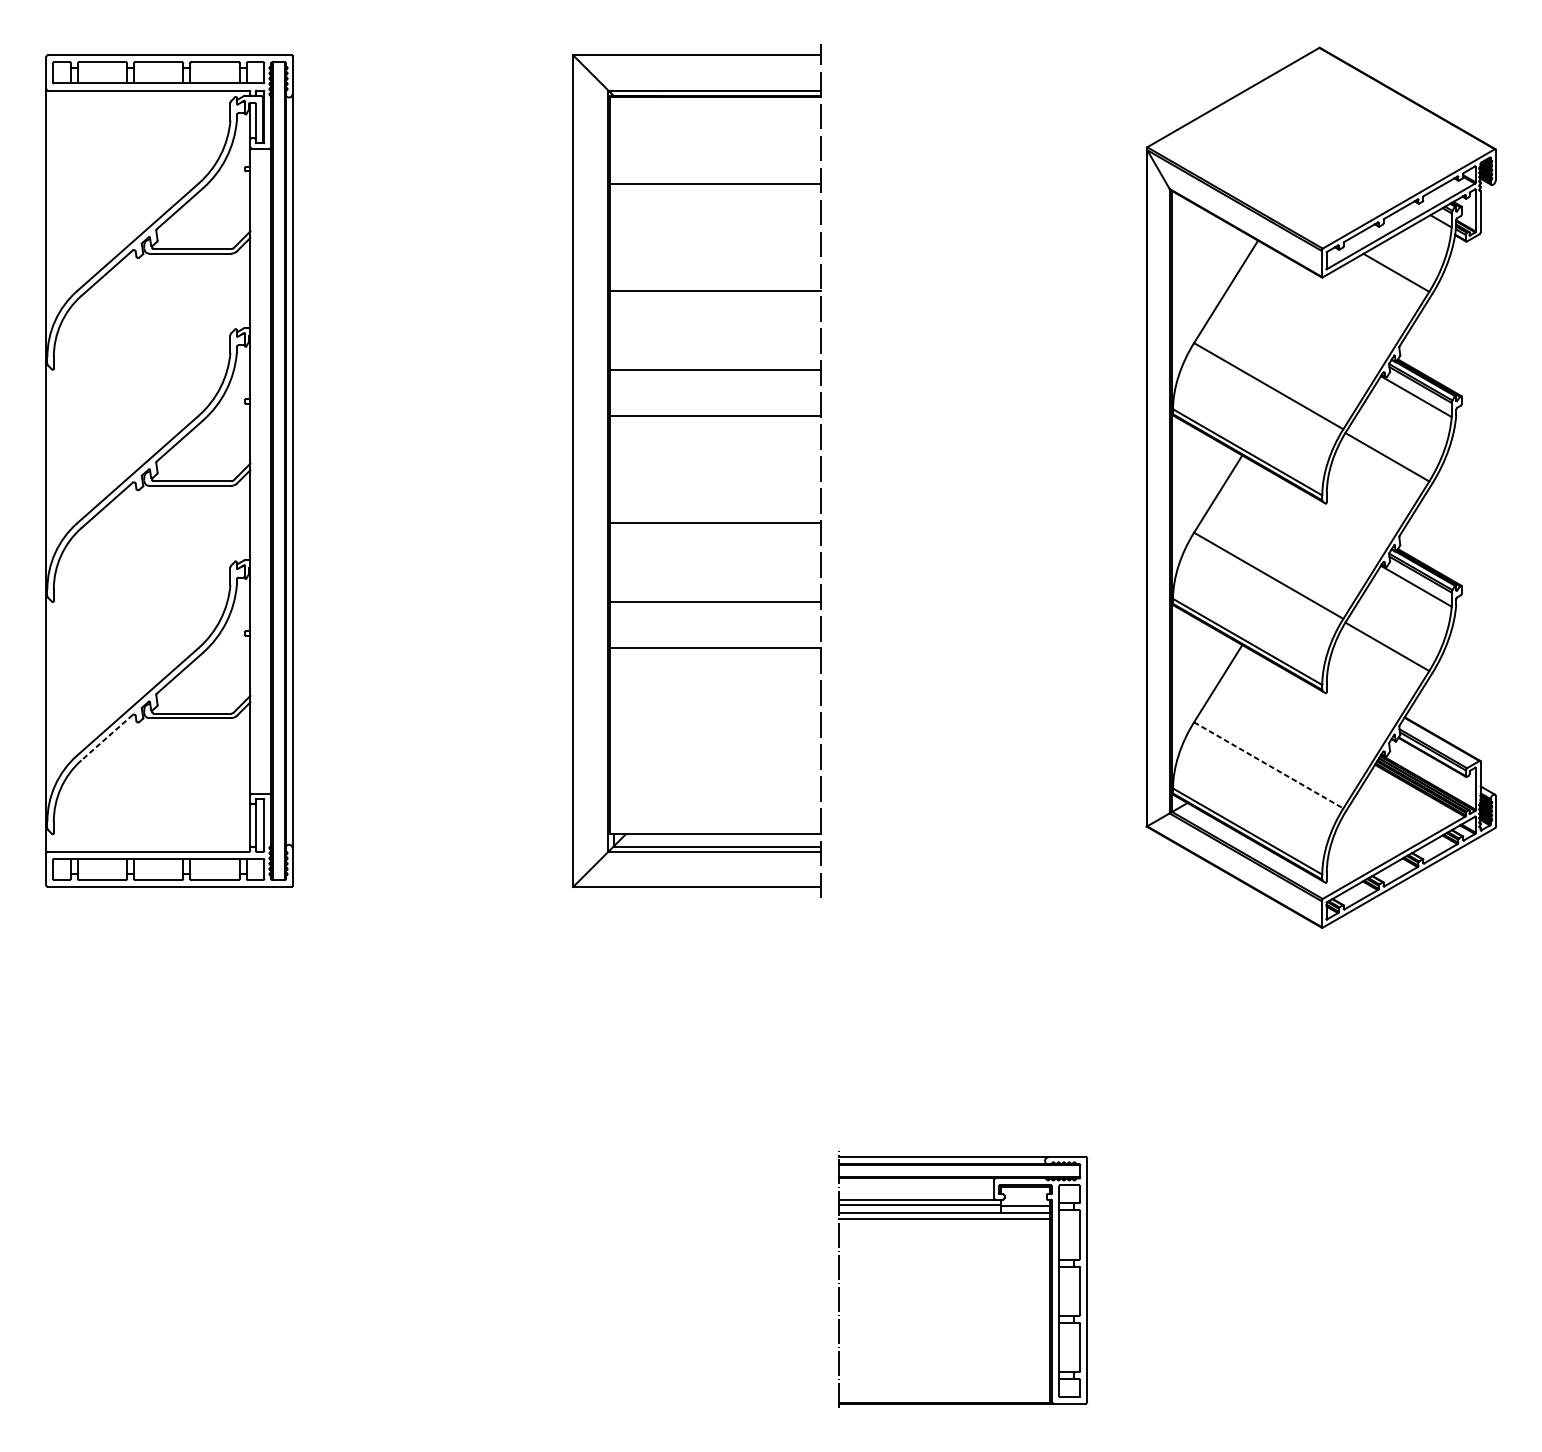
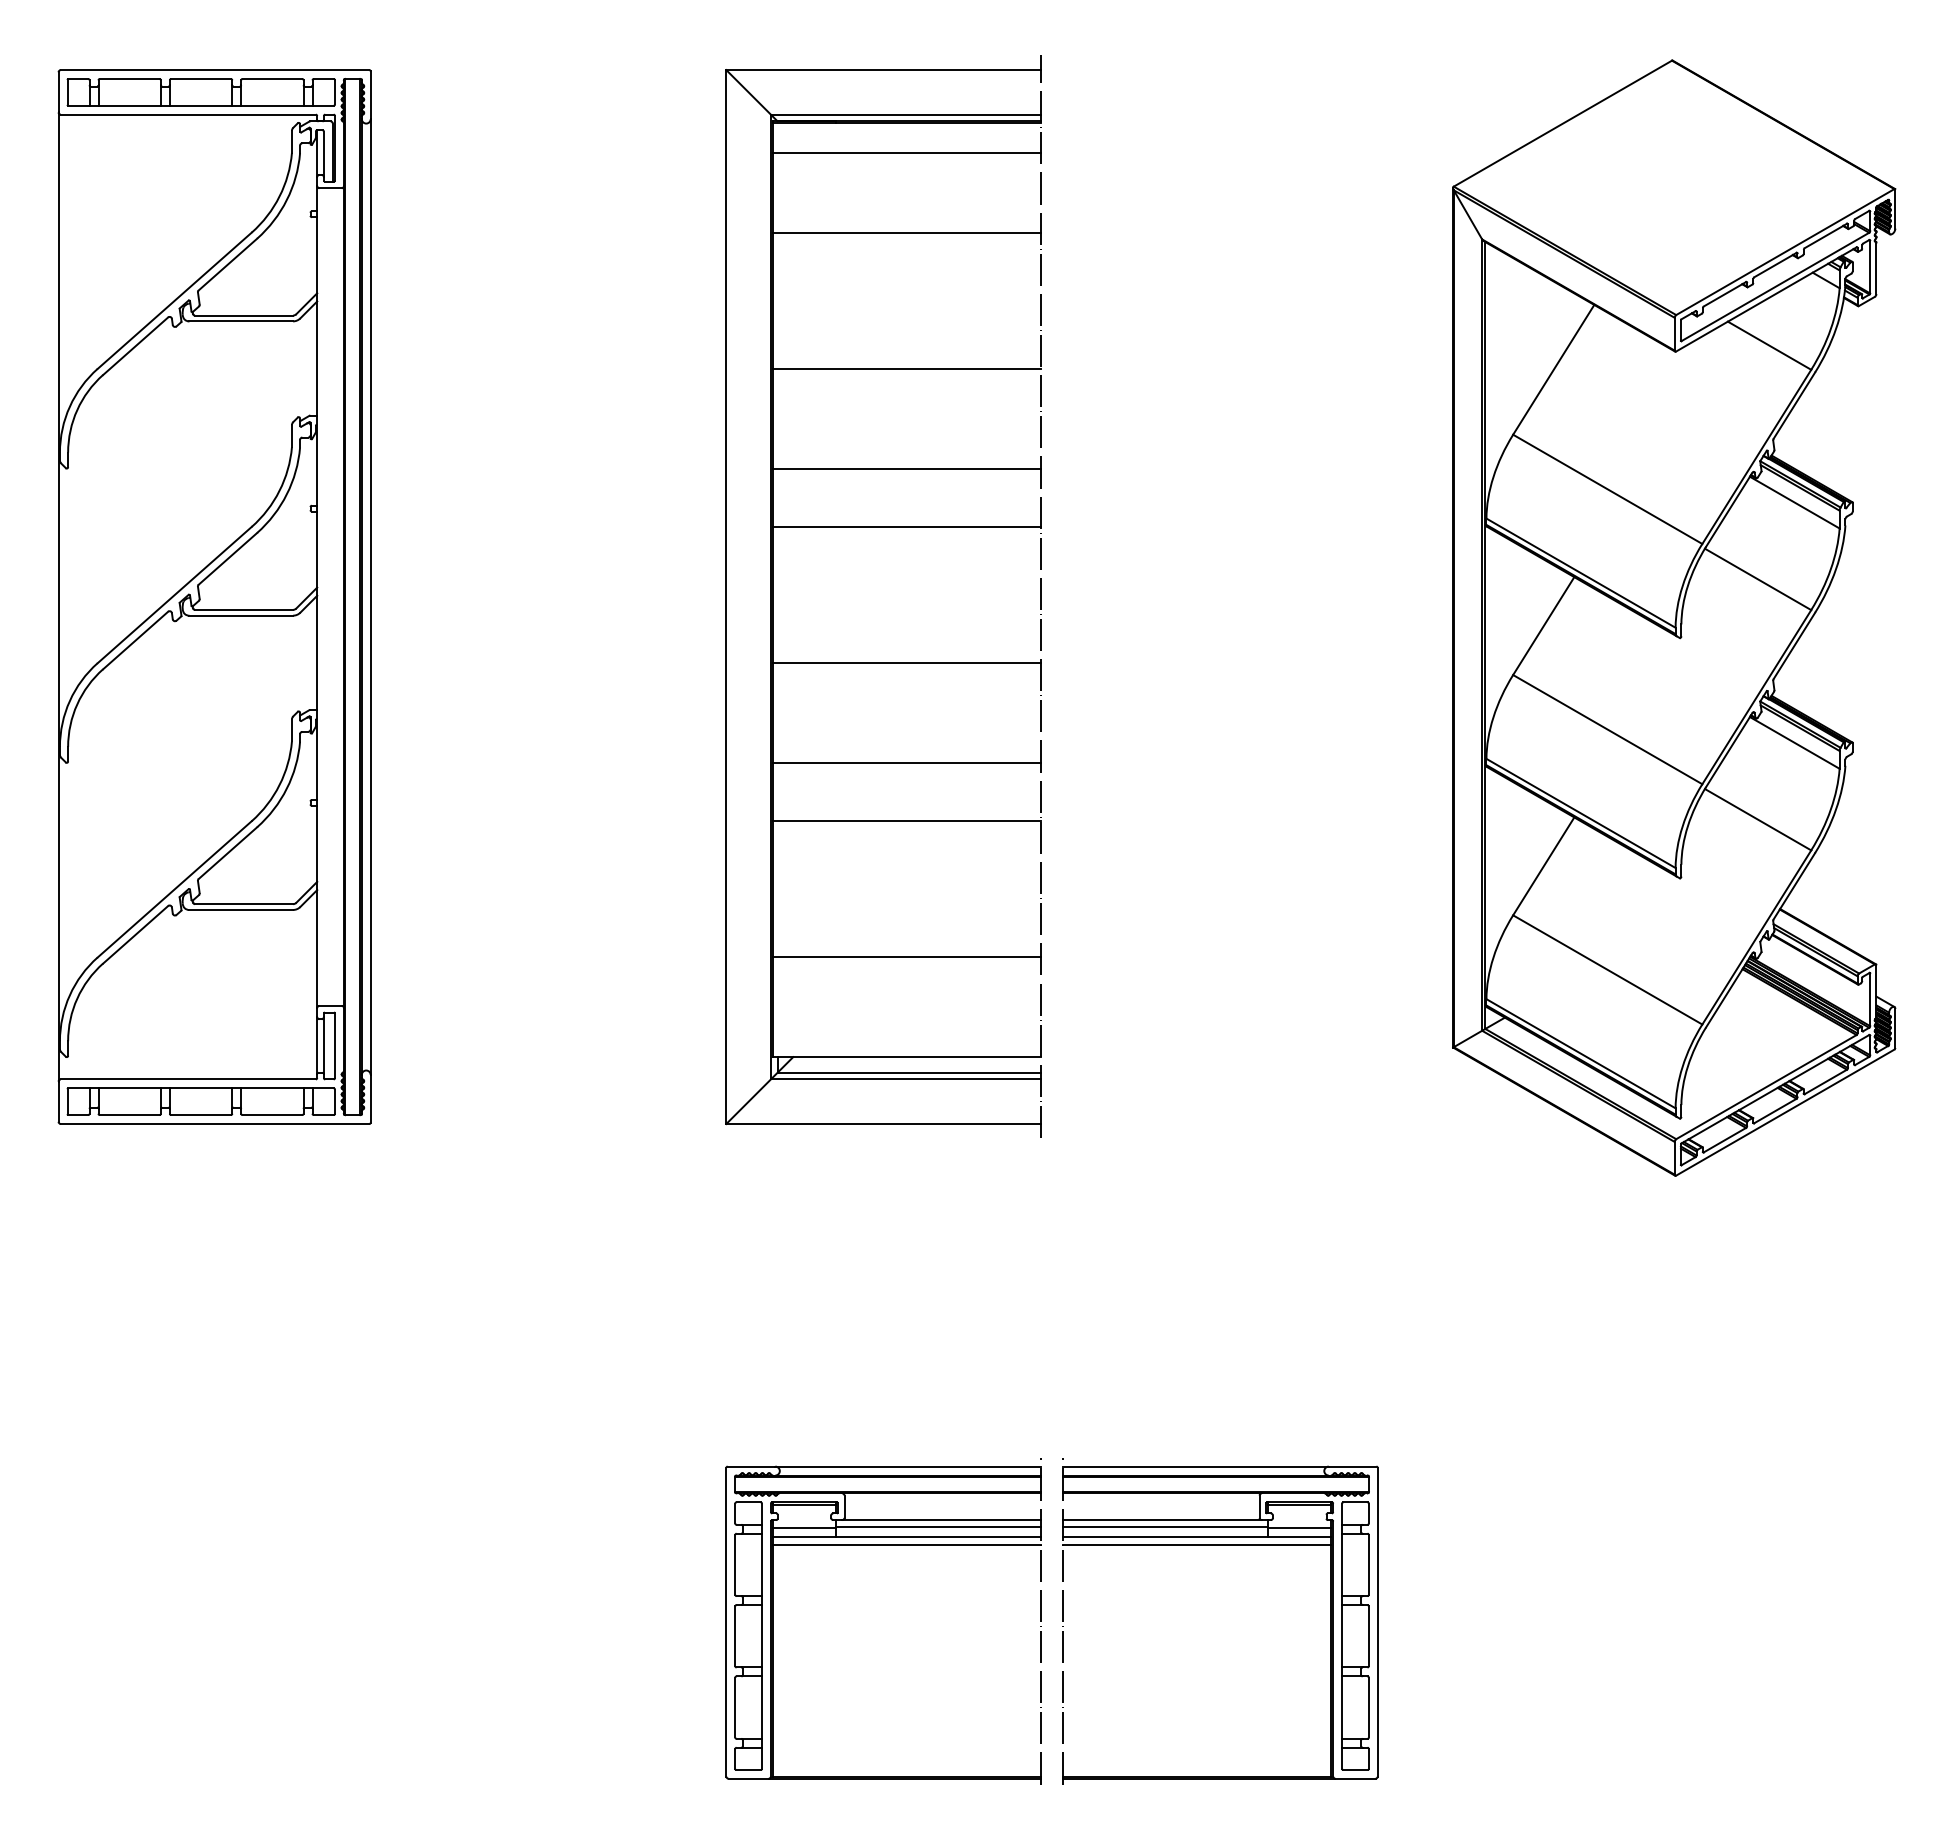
line: (715, 120) -> (906, 152), added
line: (106, 738) -> (135, 935), dashed -> solid
line: (715, 755) -> (906, 957), added
line: (1269, 765) -> (1608, 970), dashed -> solid
part: (697, 1219) -> (883, 1545), added

